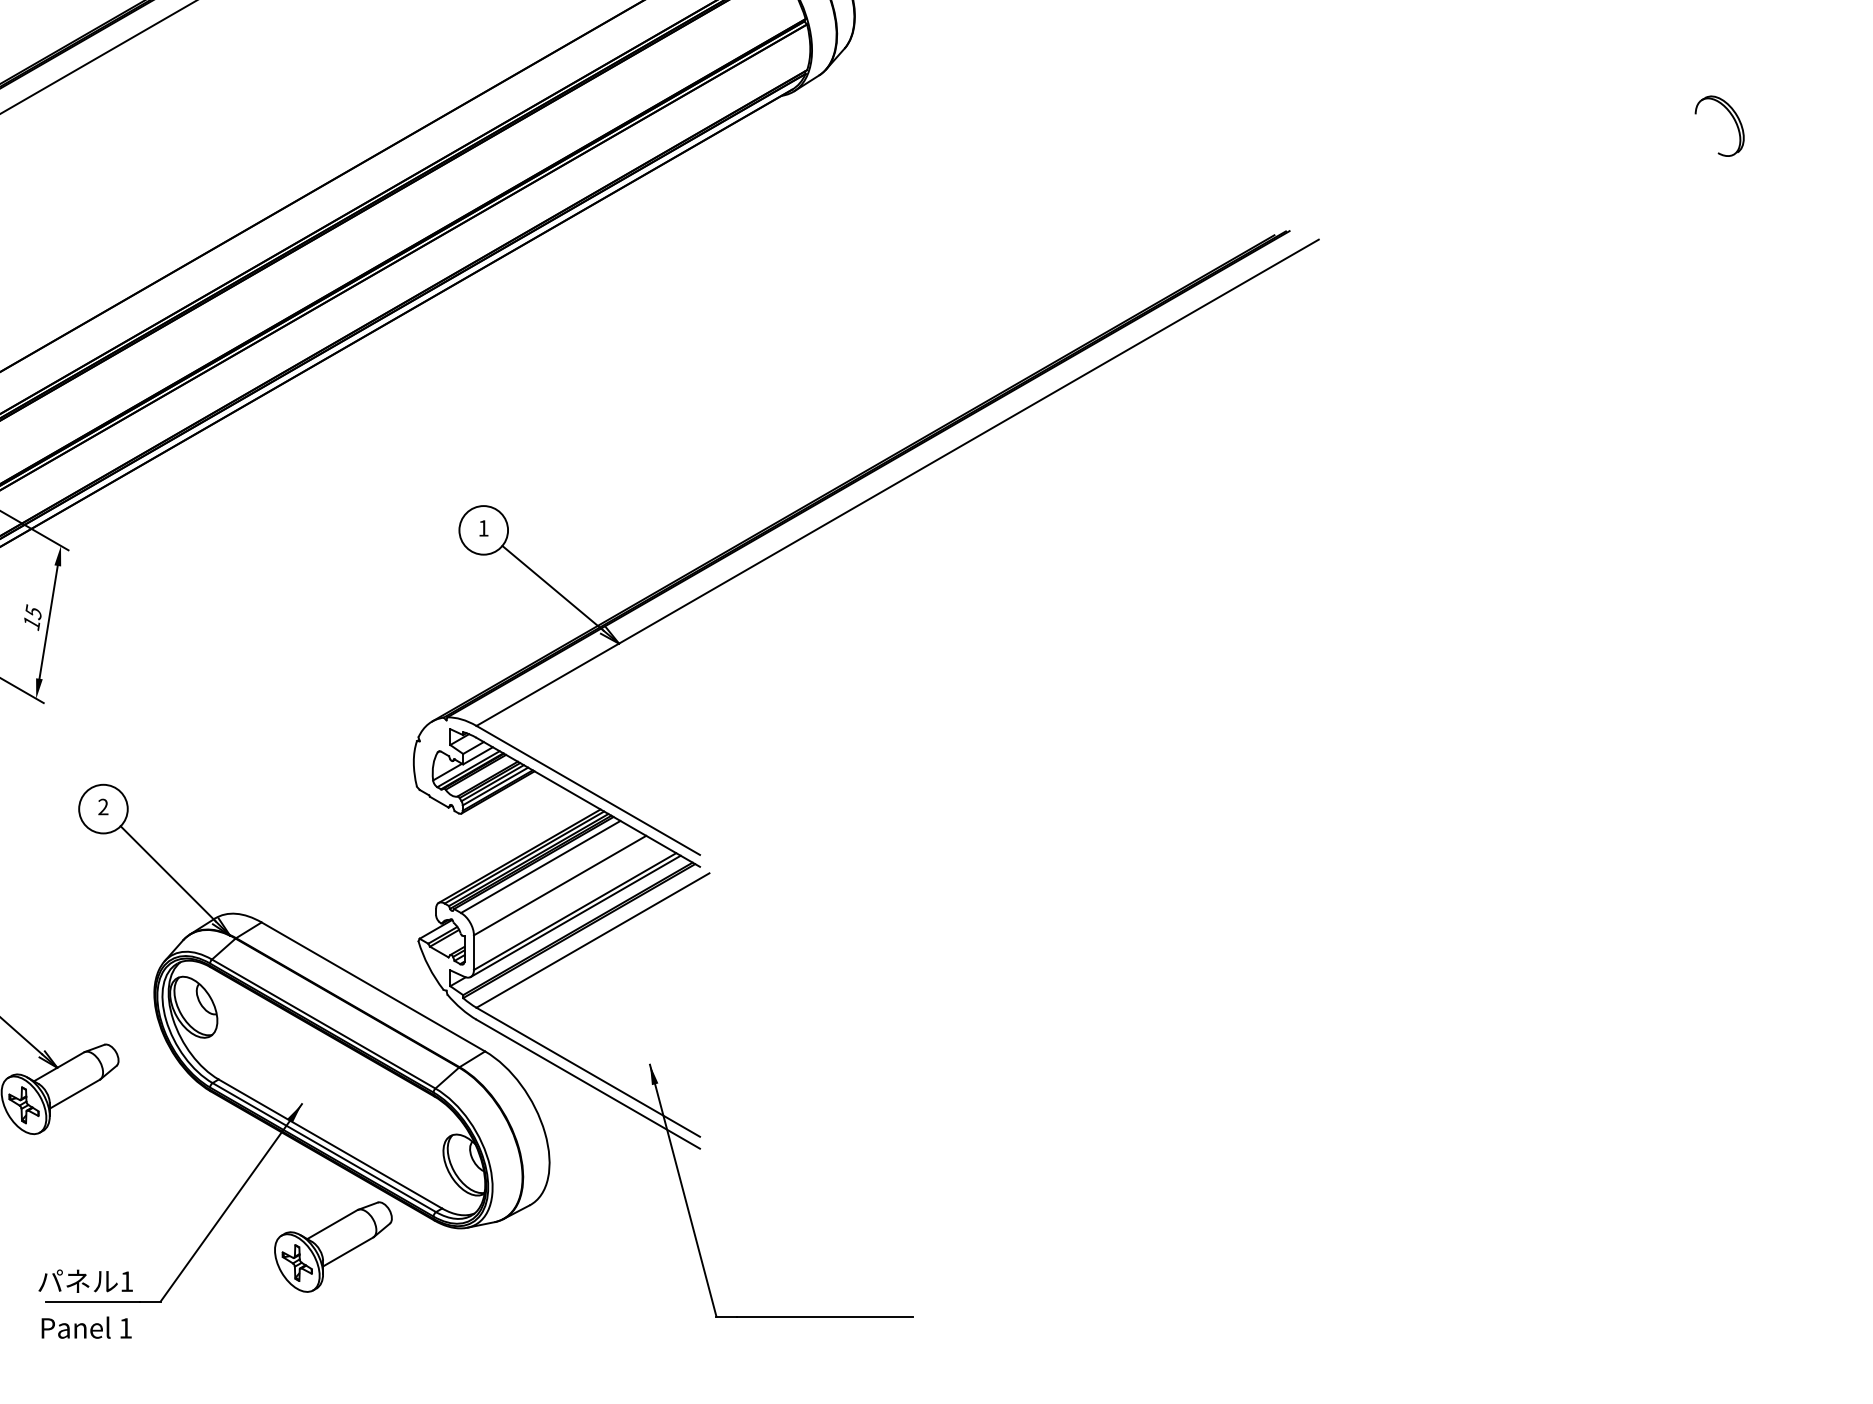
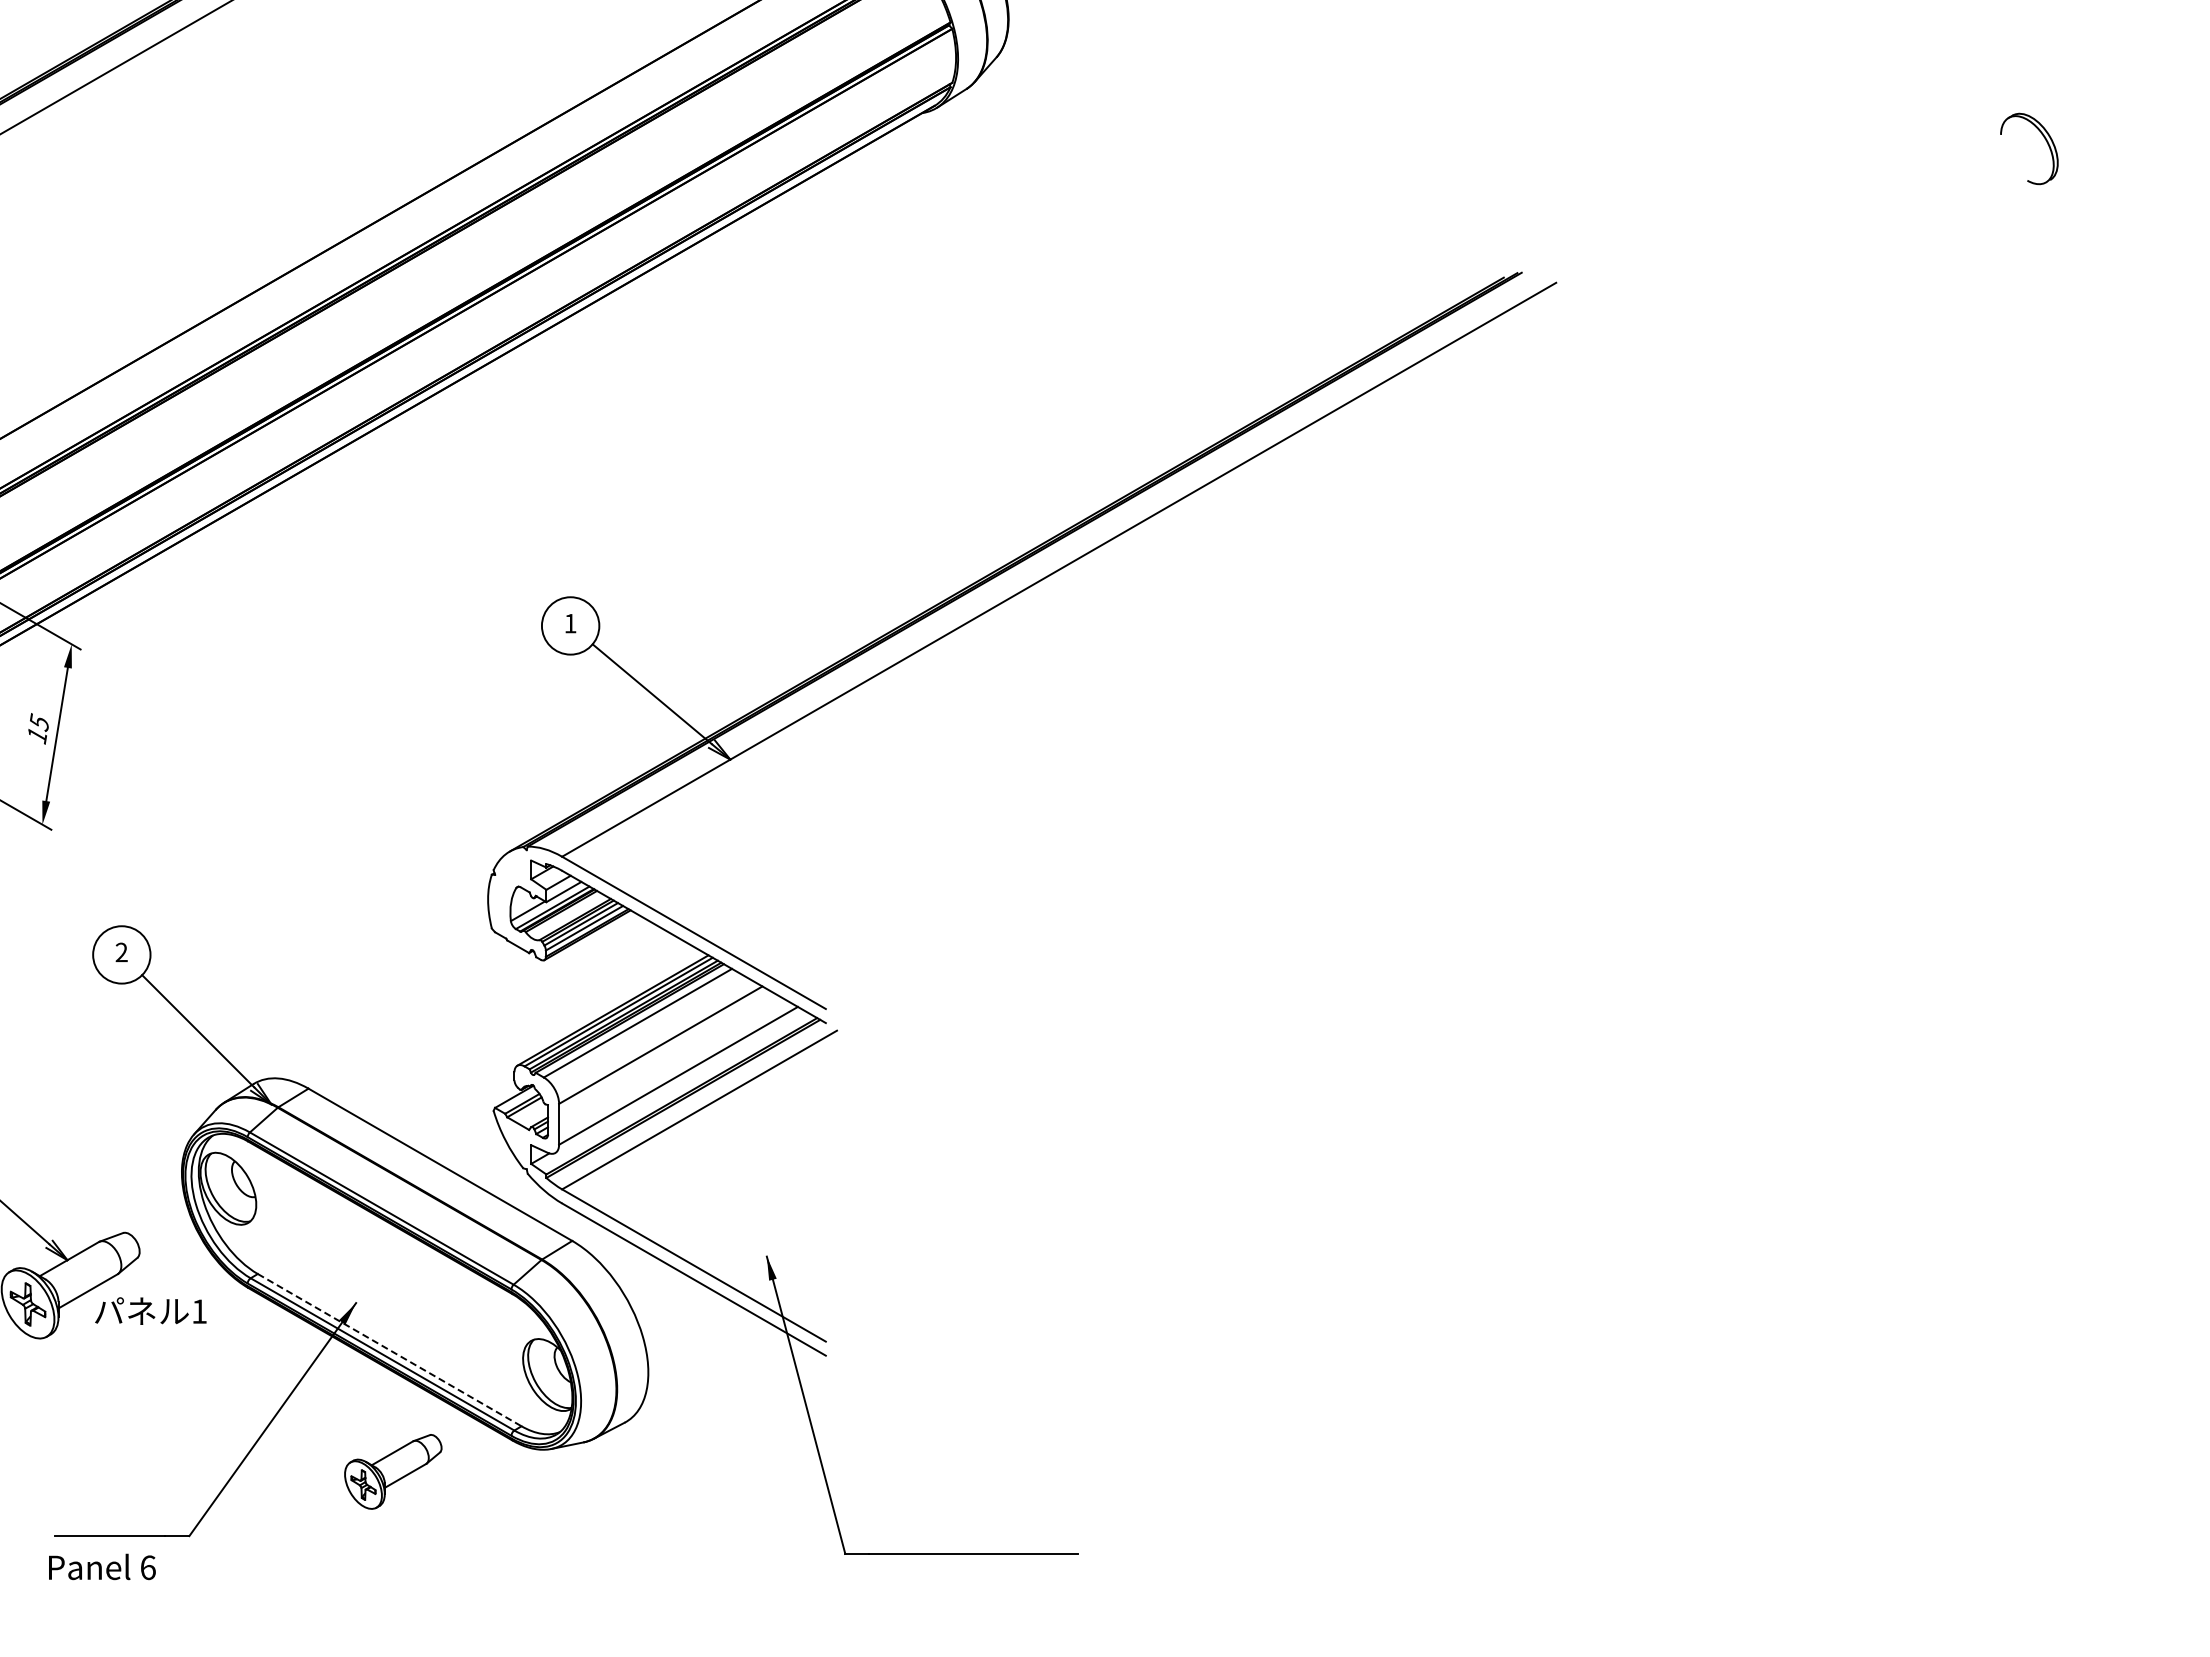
line: (575, 916) -> (679, 1081), removed
line: (331, 1144) -> (390, 1350), solid -> dashed
part: (333, 1246) -> (393, 1471), size x0.7
text: (85, 1280) -> (150, 1310), moved
text: (126, 1328) -> (148, 1567), 1 -> 6

